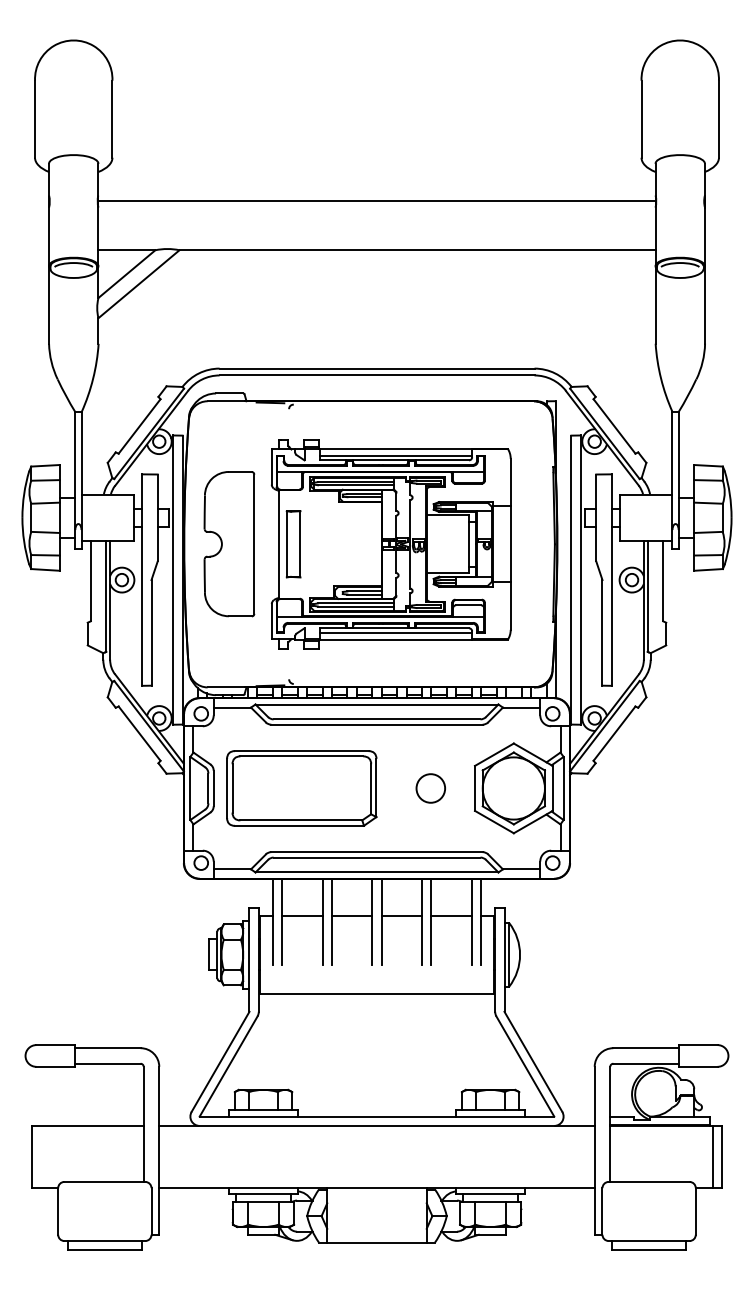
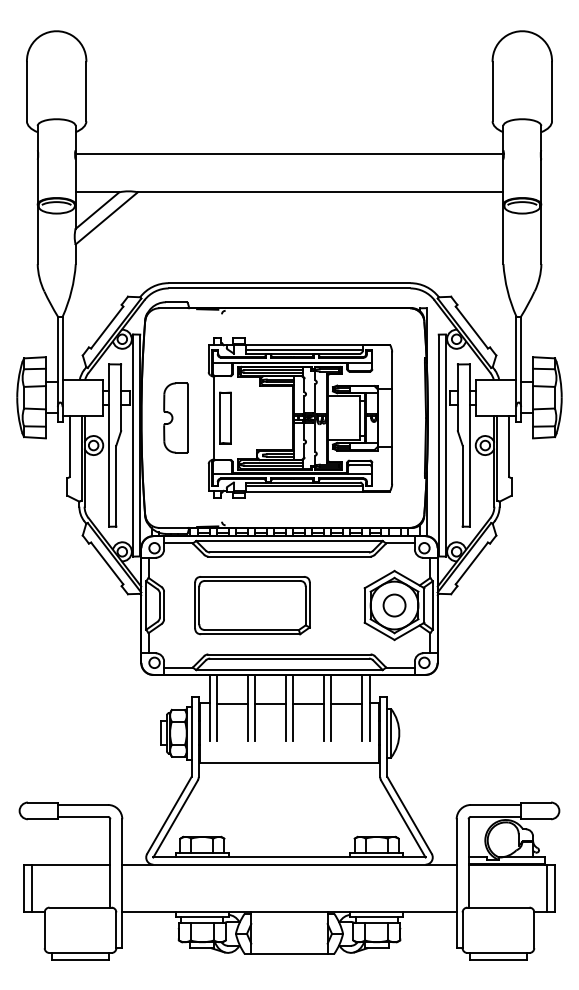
part: (228, 544) -> (175, 418), size x0.62
part: (301, 788) -> (252, 605), moved
circle: (430, 788) -> (394, 605), moved
line: (41, 1156) -> (31, 888), added

